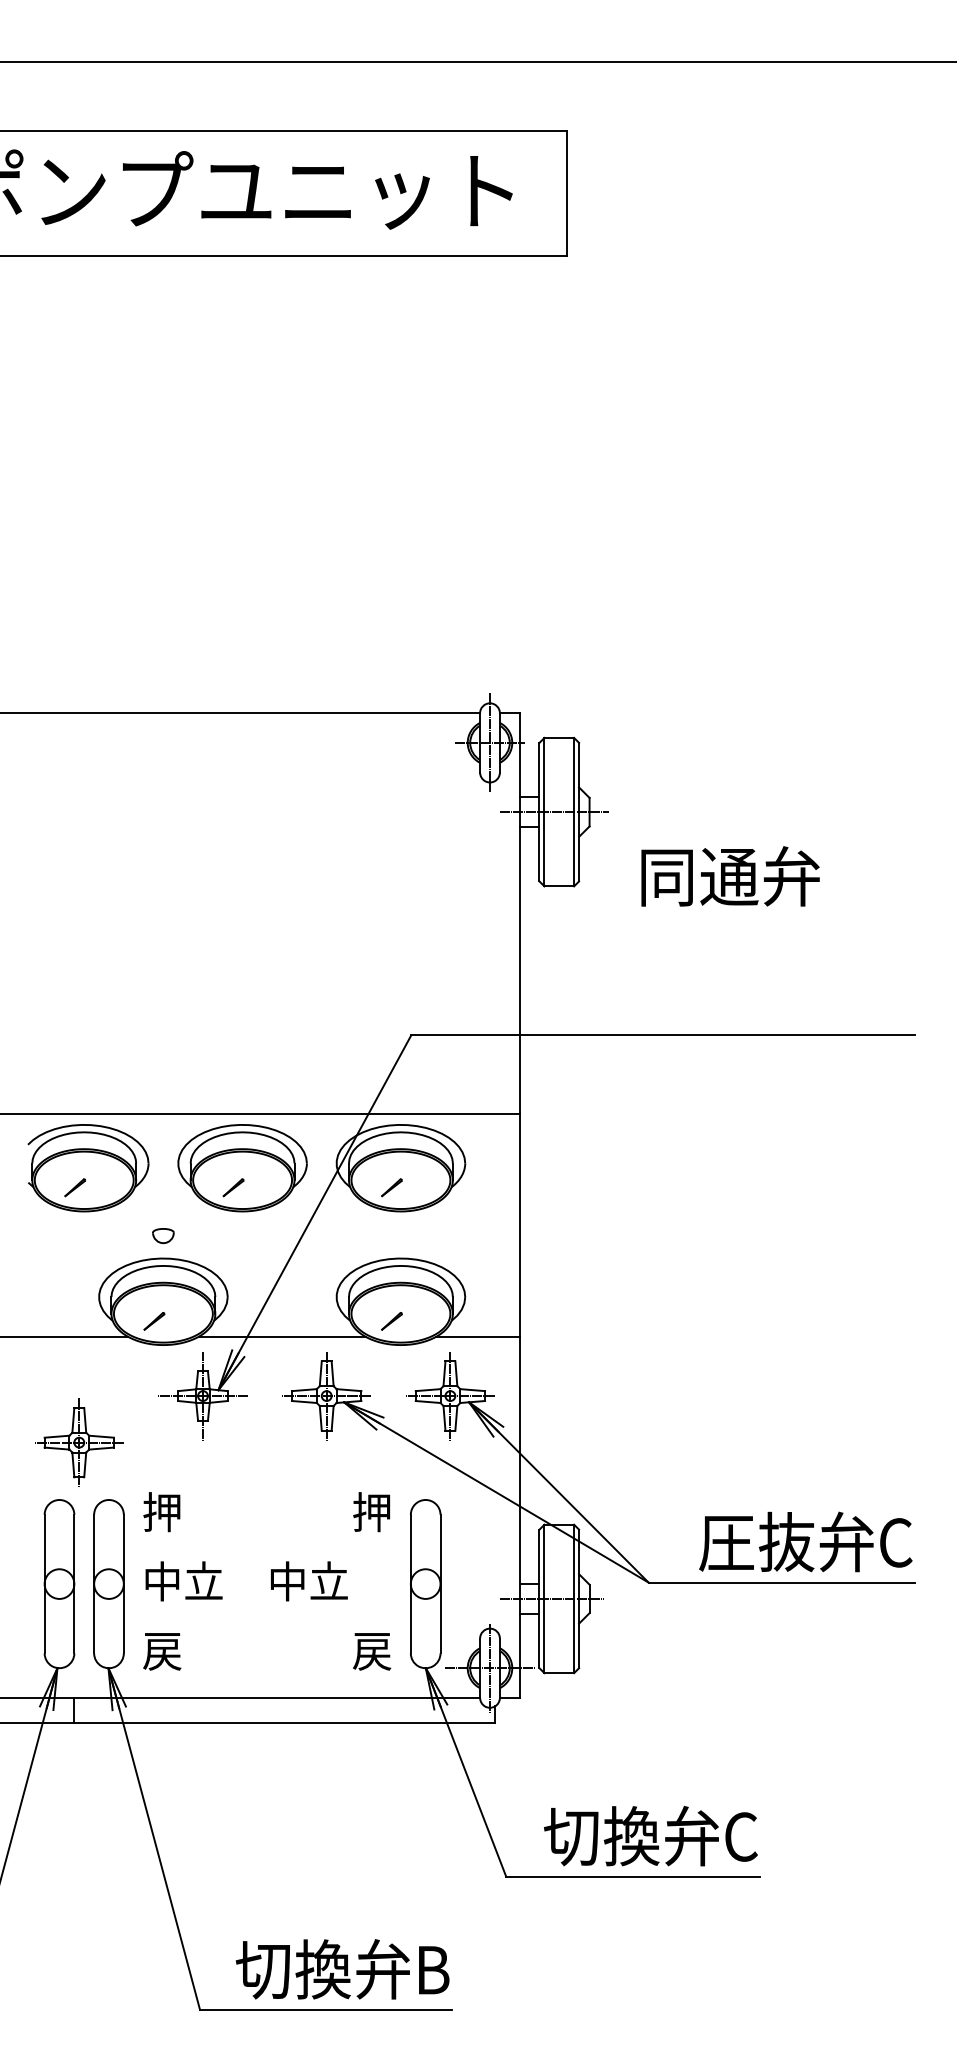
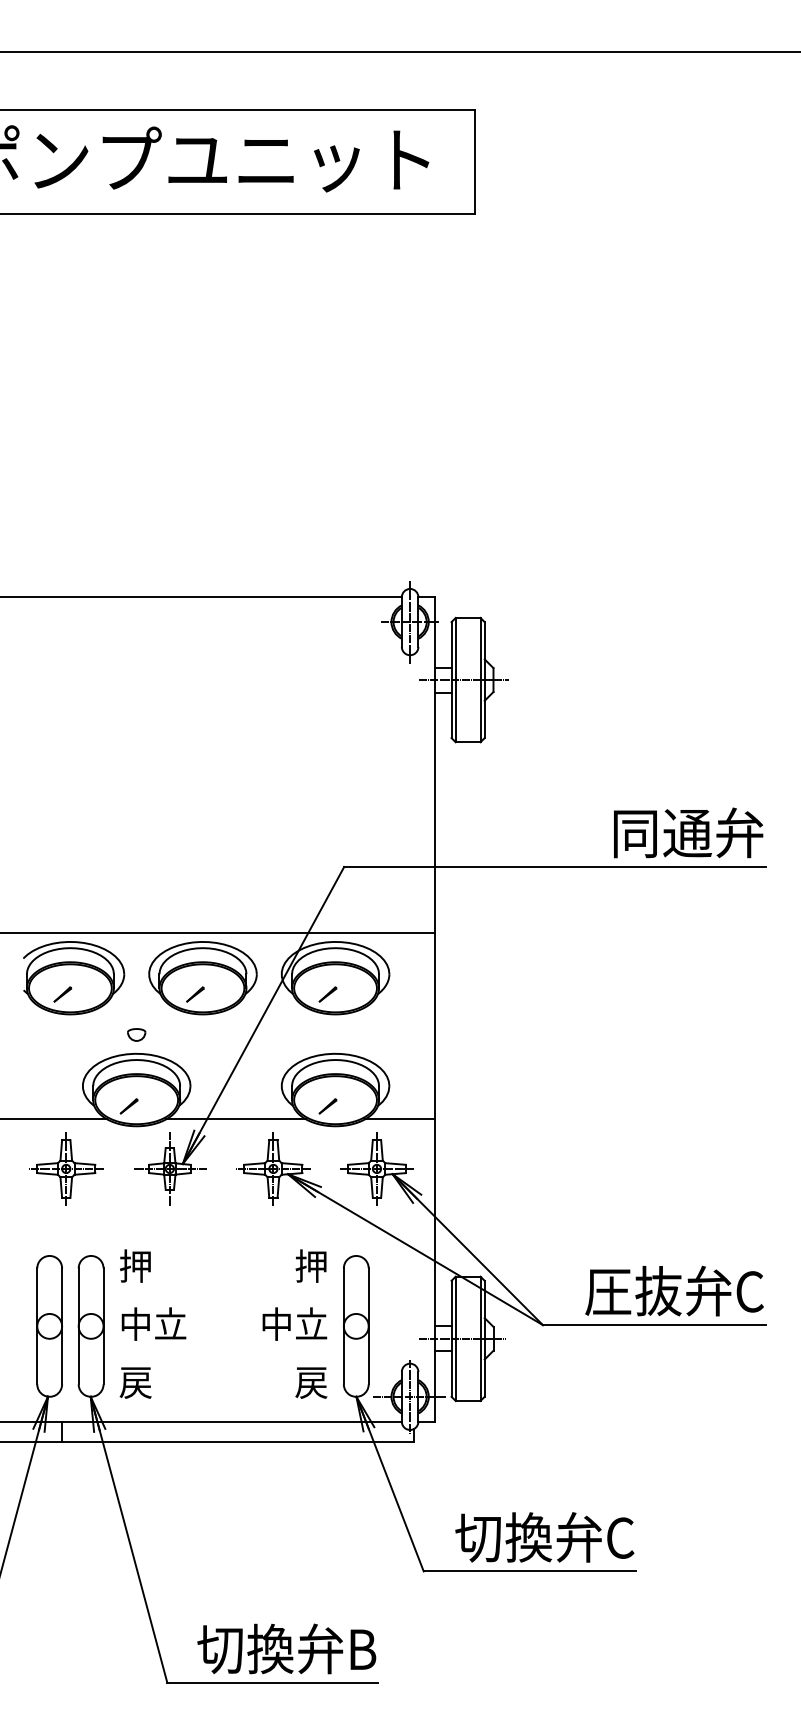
text: (730, 875) -> (688, 832), moved
part: (79, 1442) -> (66, 1168), moved
text: (308, 1580) -> (294, 1323), moved

